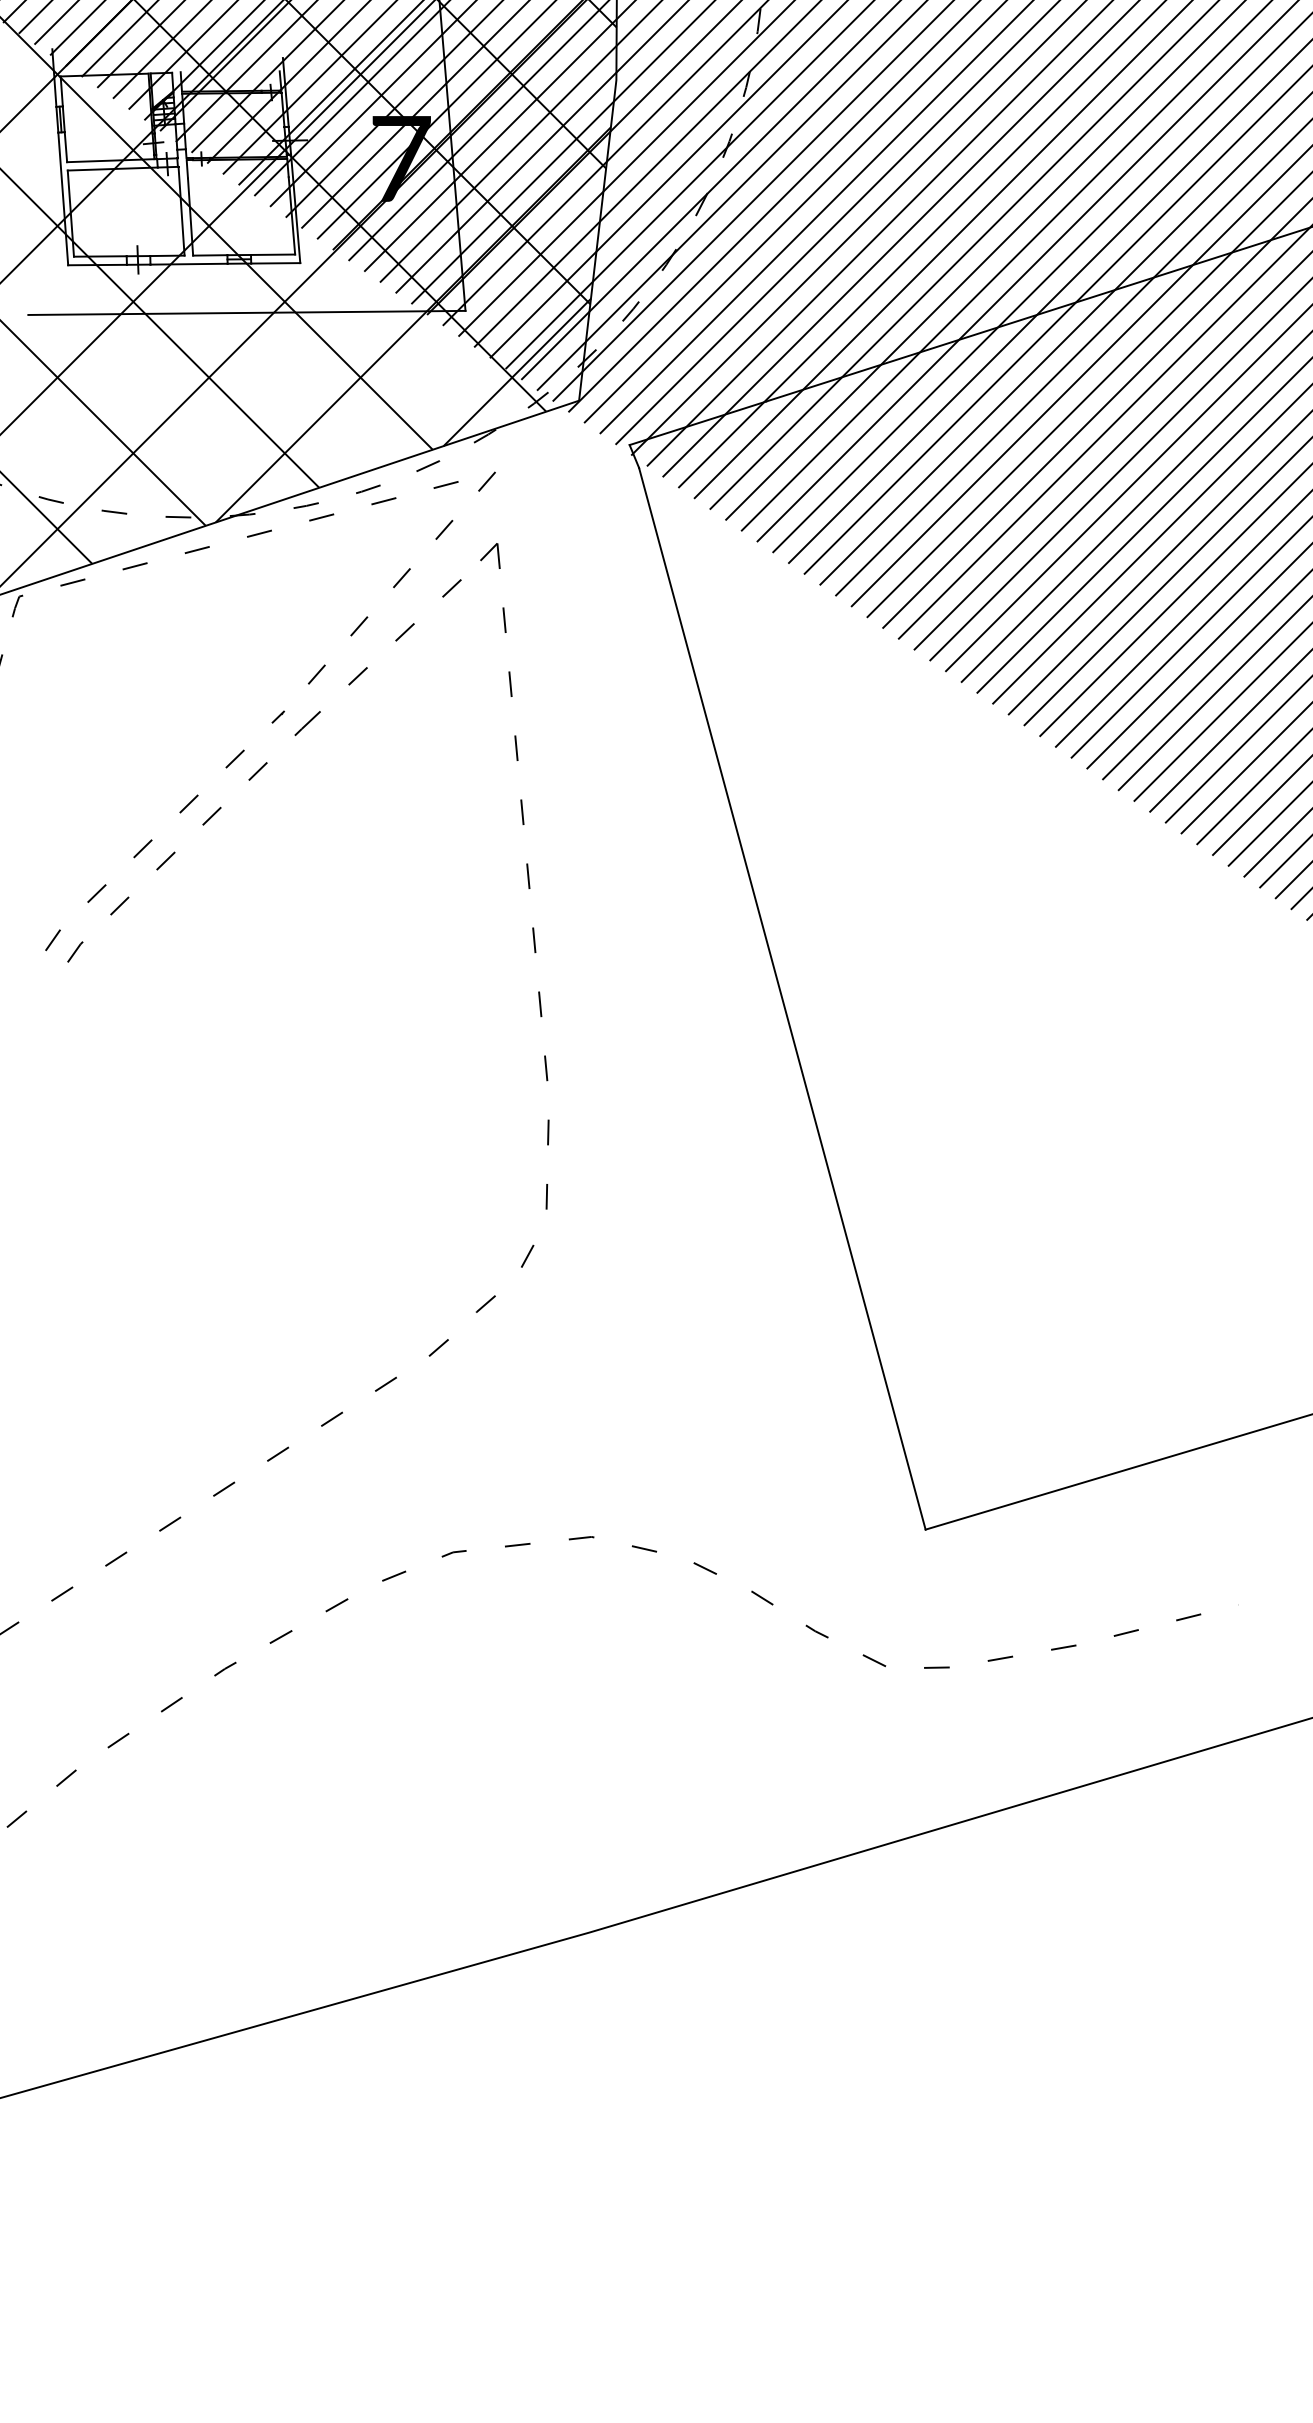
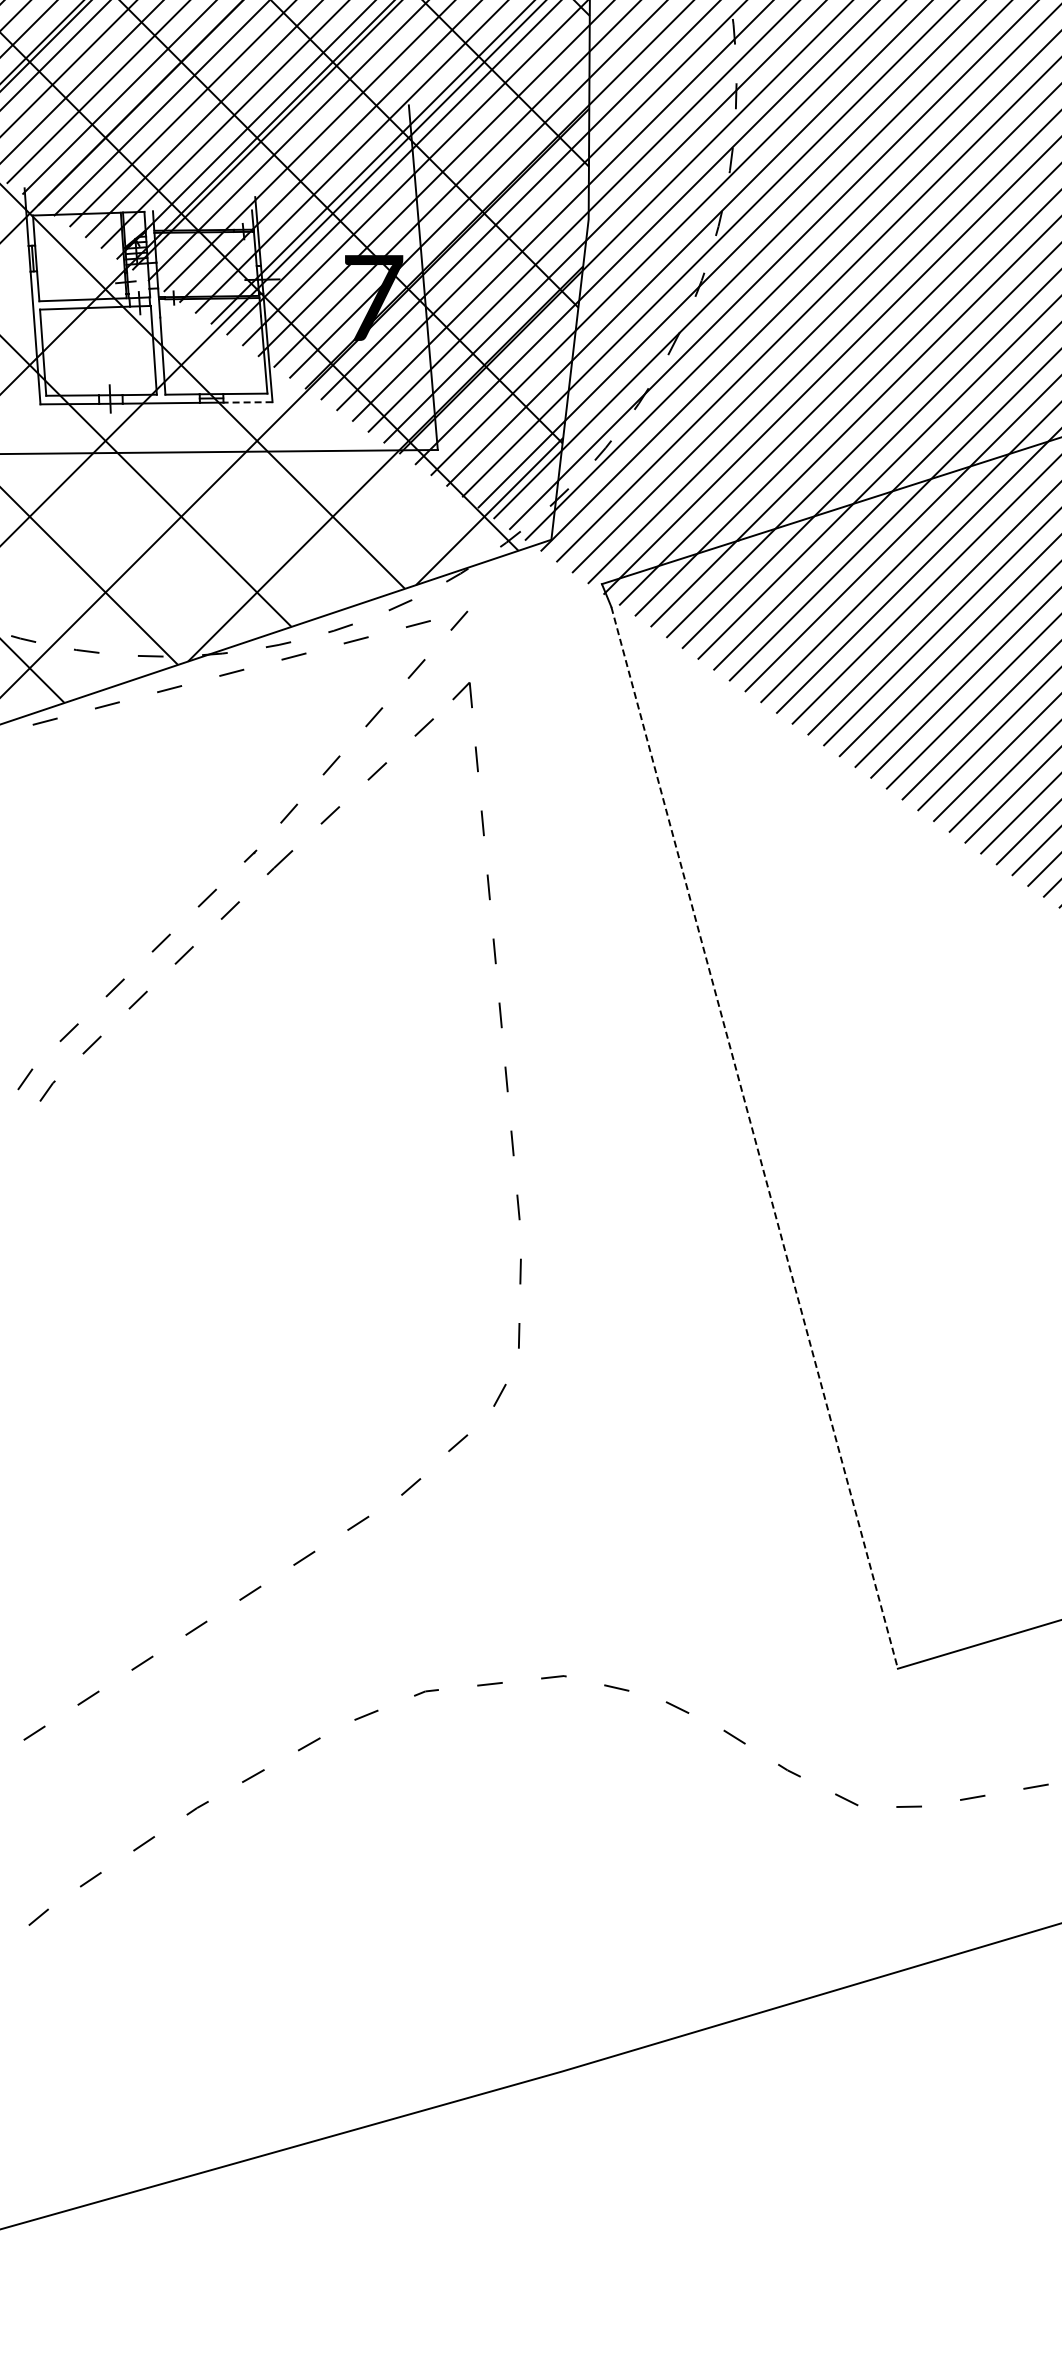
line: (275, 263) -> (247, 402), solid -> dashed
line: (782, 998) -> (754, 1137), solid -> dashed

